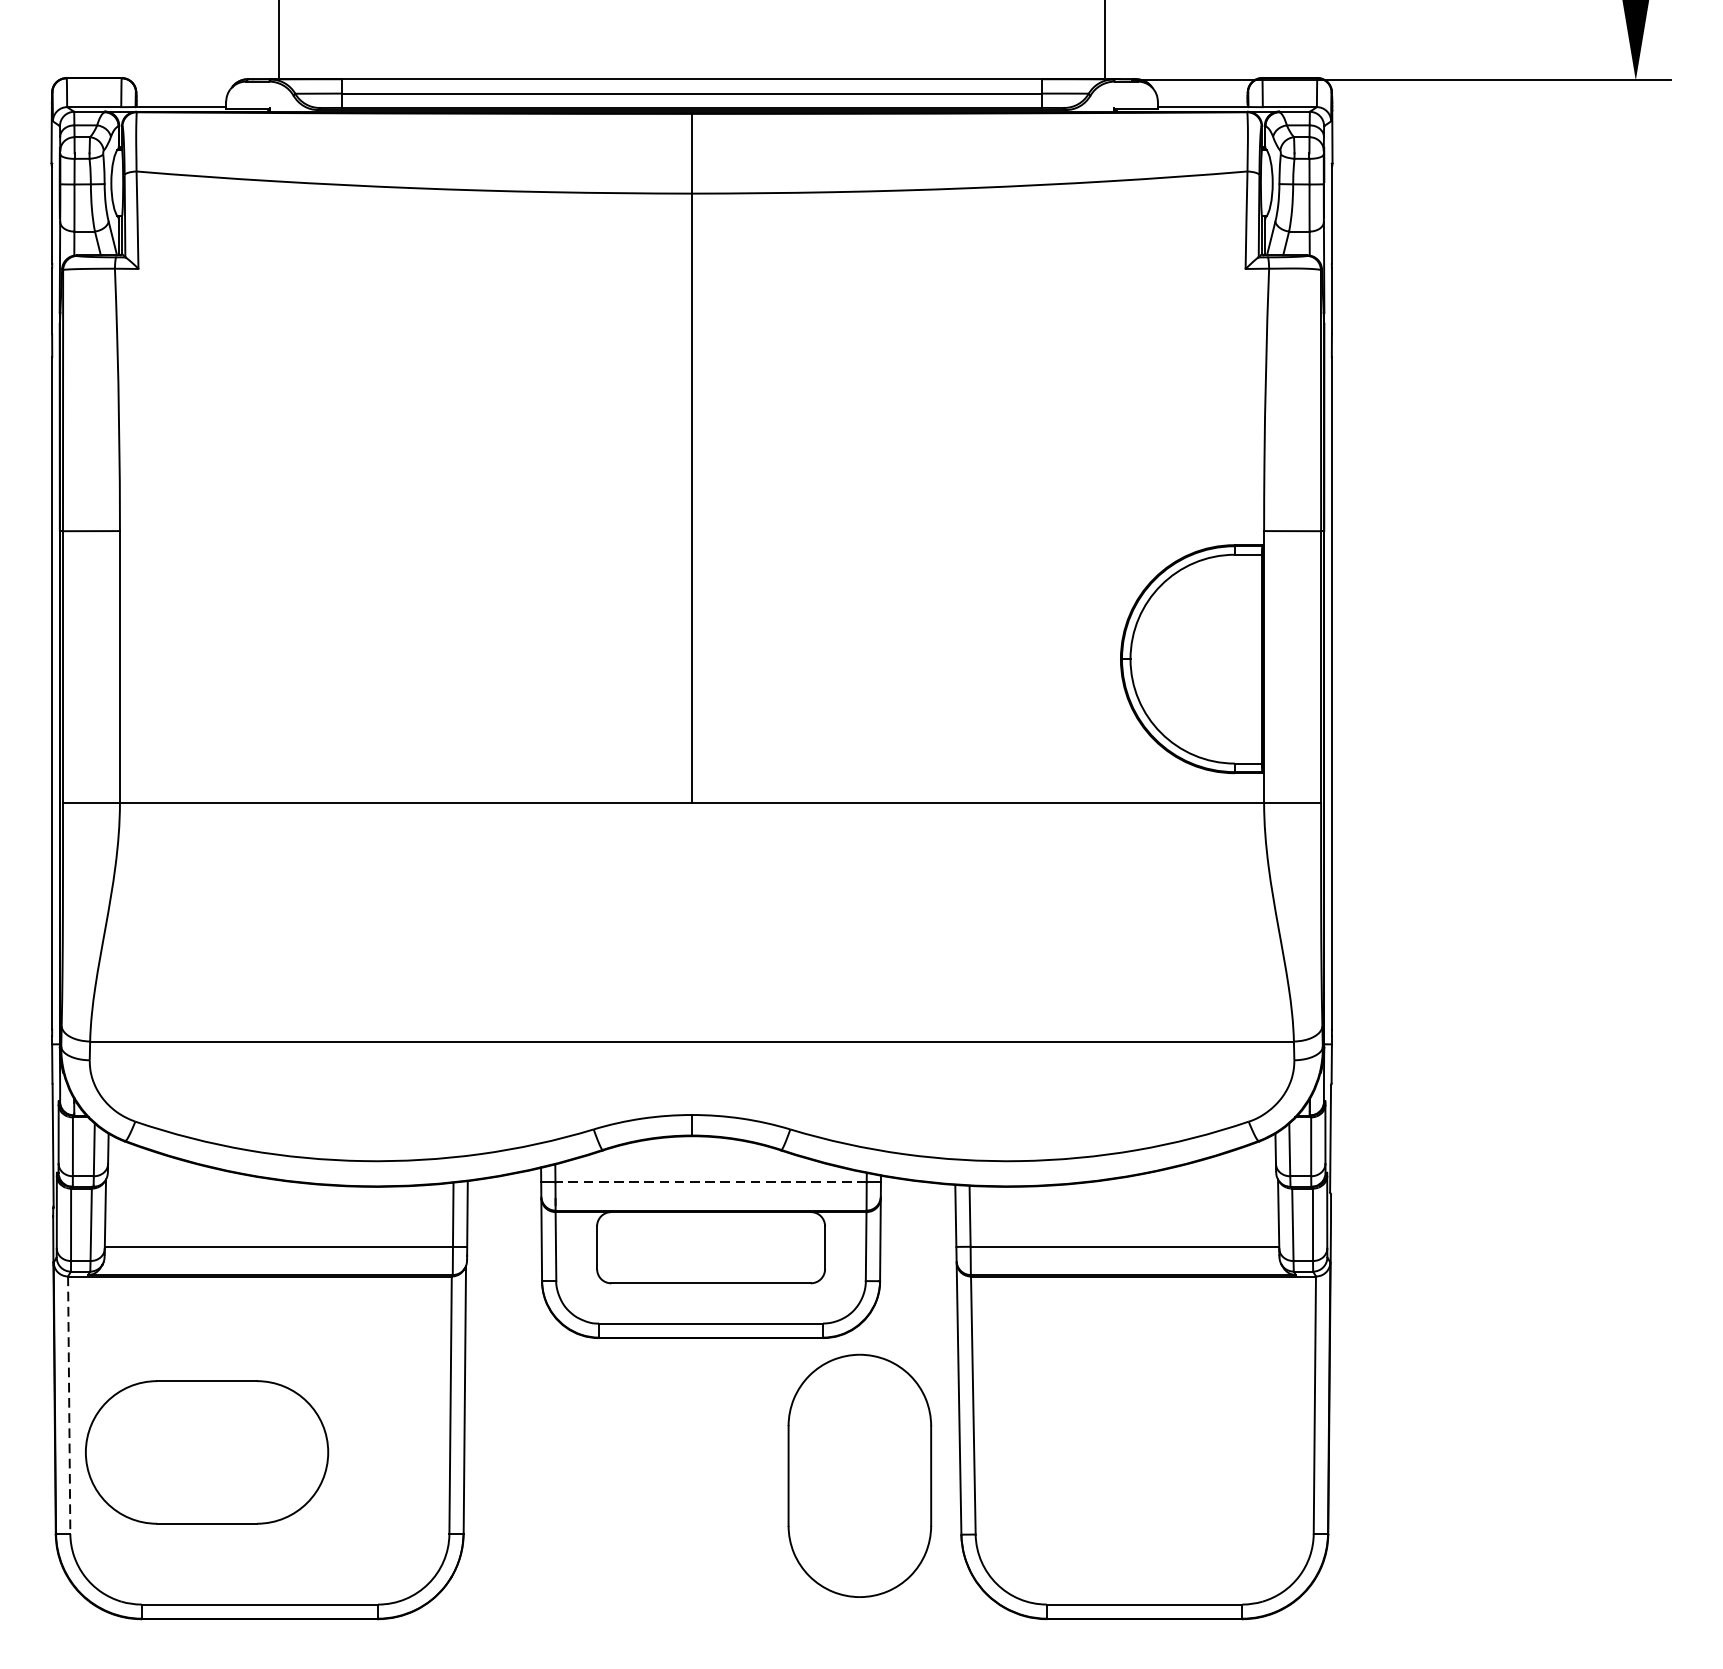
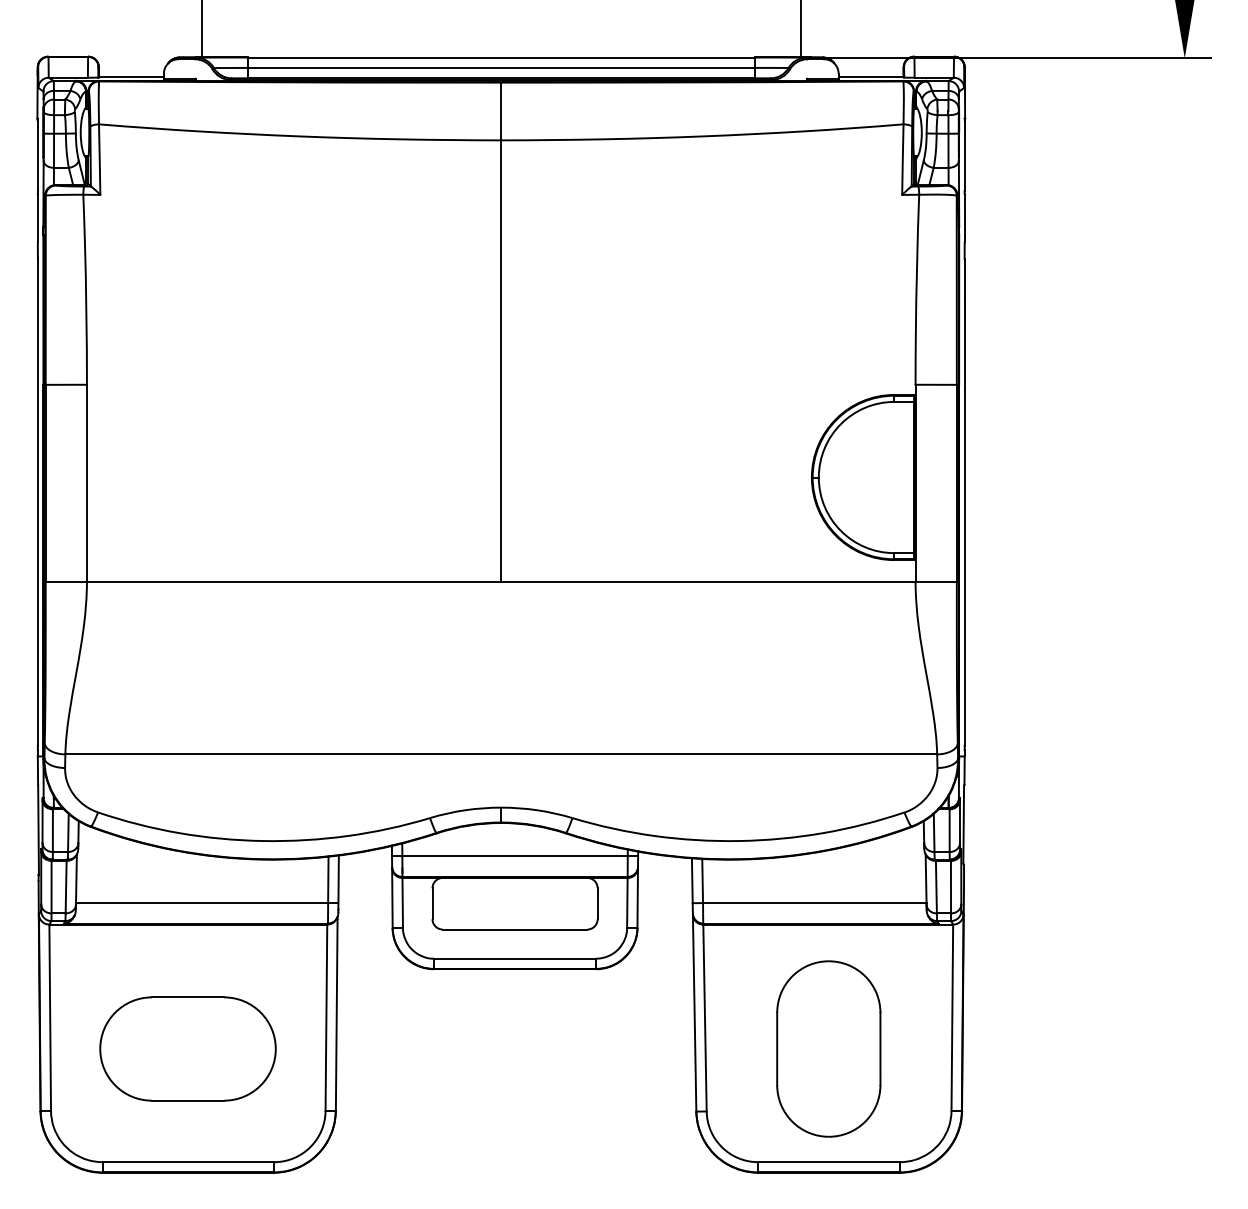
line: (711, 1182) -> (515, 856), dashed -> solid
line: (69, 1406) -> (50, 1018), dashed -> solid
part: (206, 1451) -> (187, 1048), moved
part: (859, 1475) -> (828, 1048), moved

